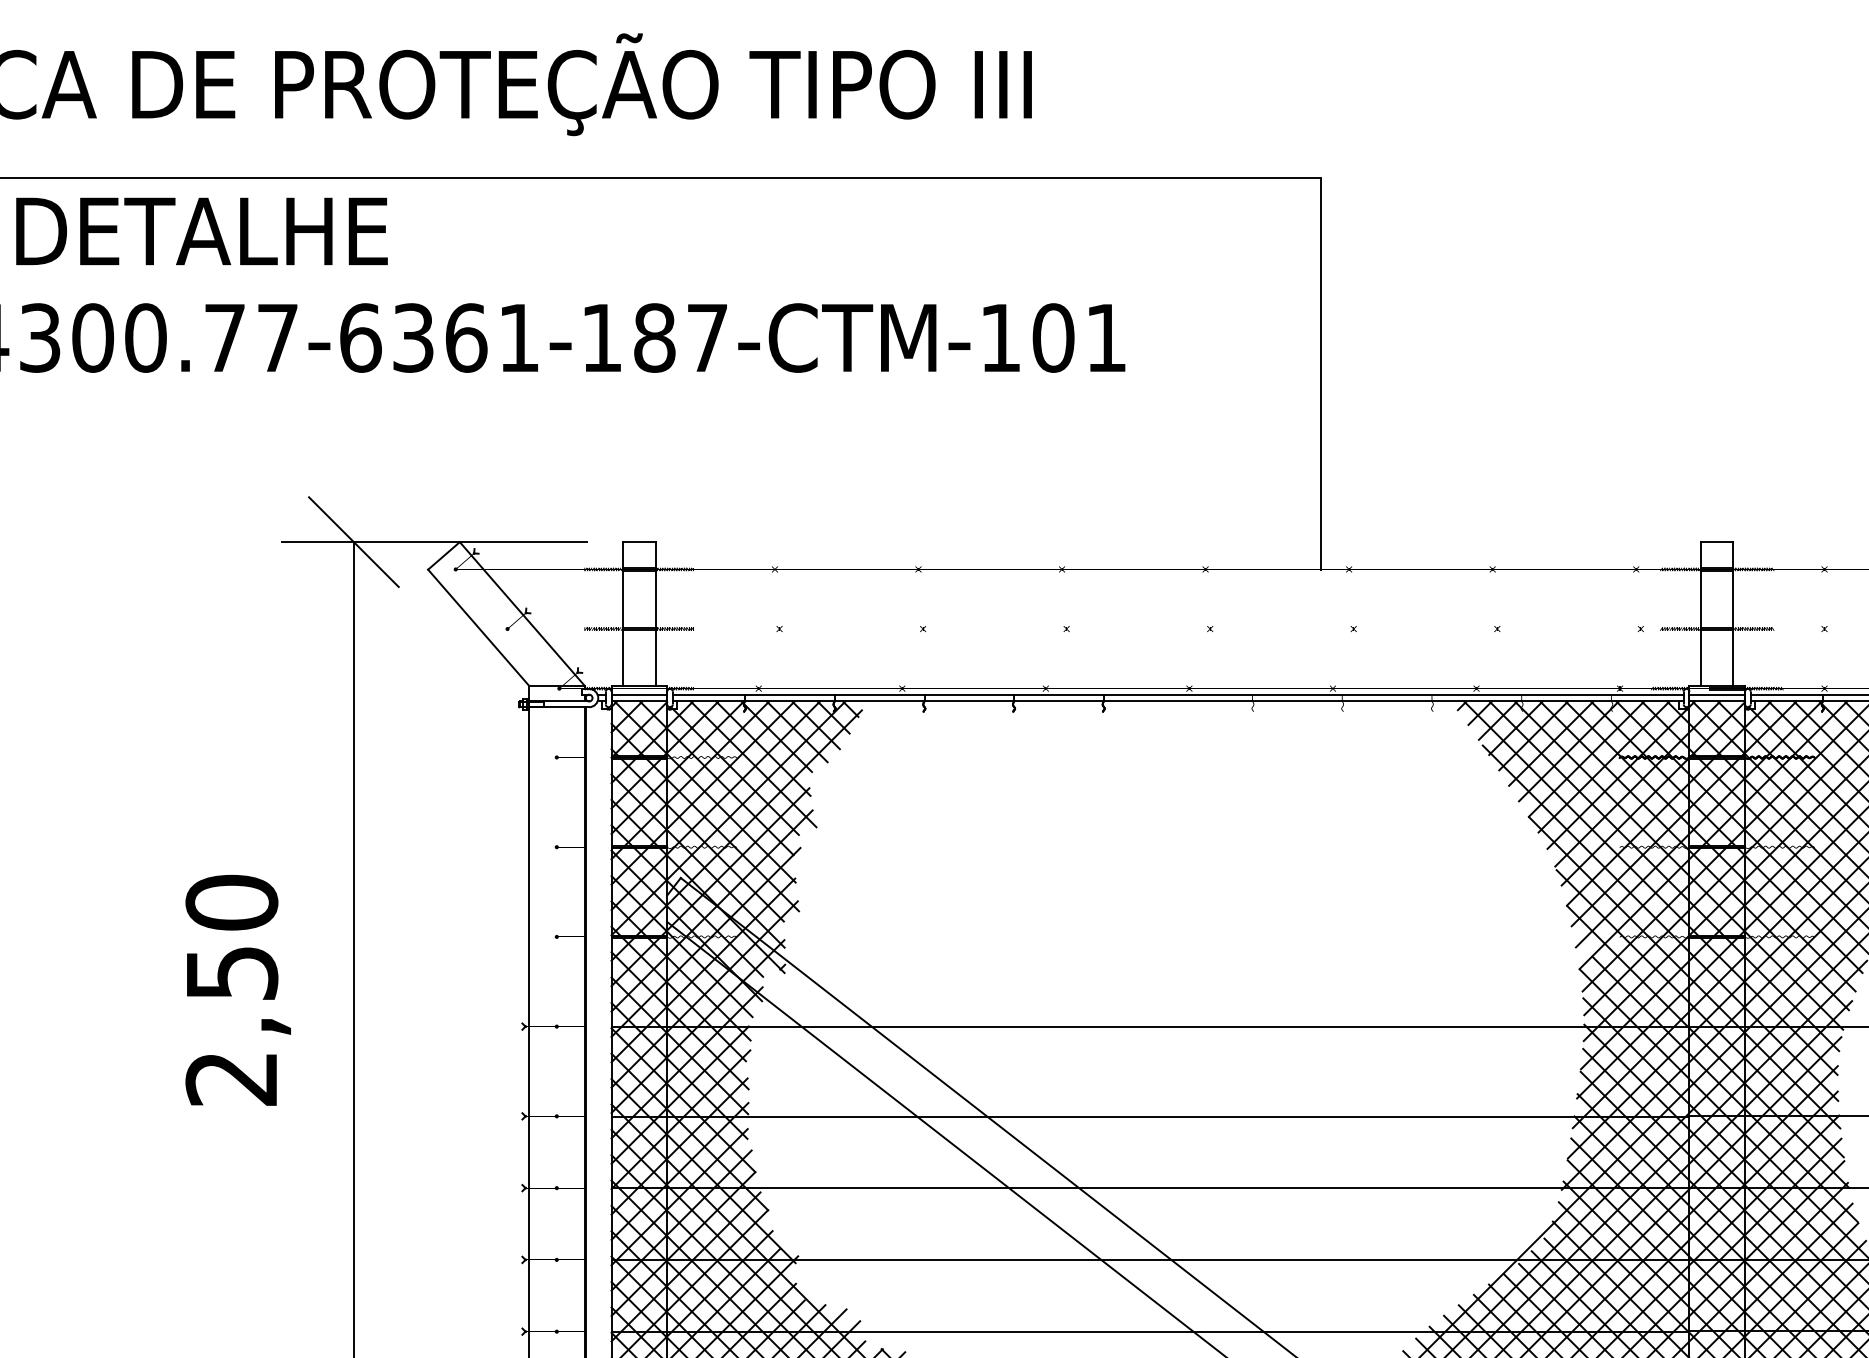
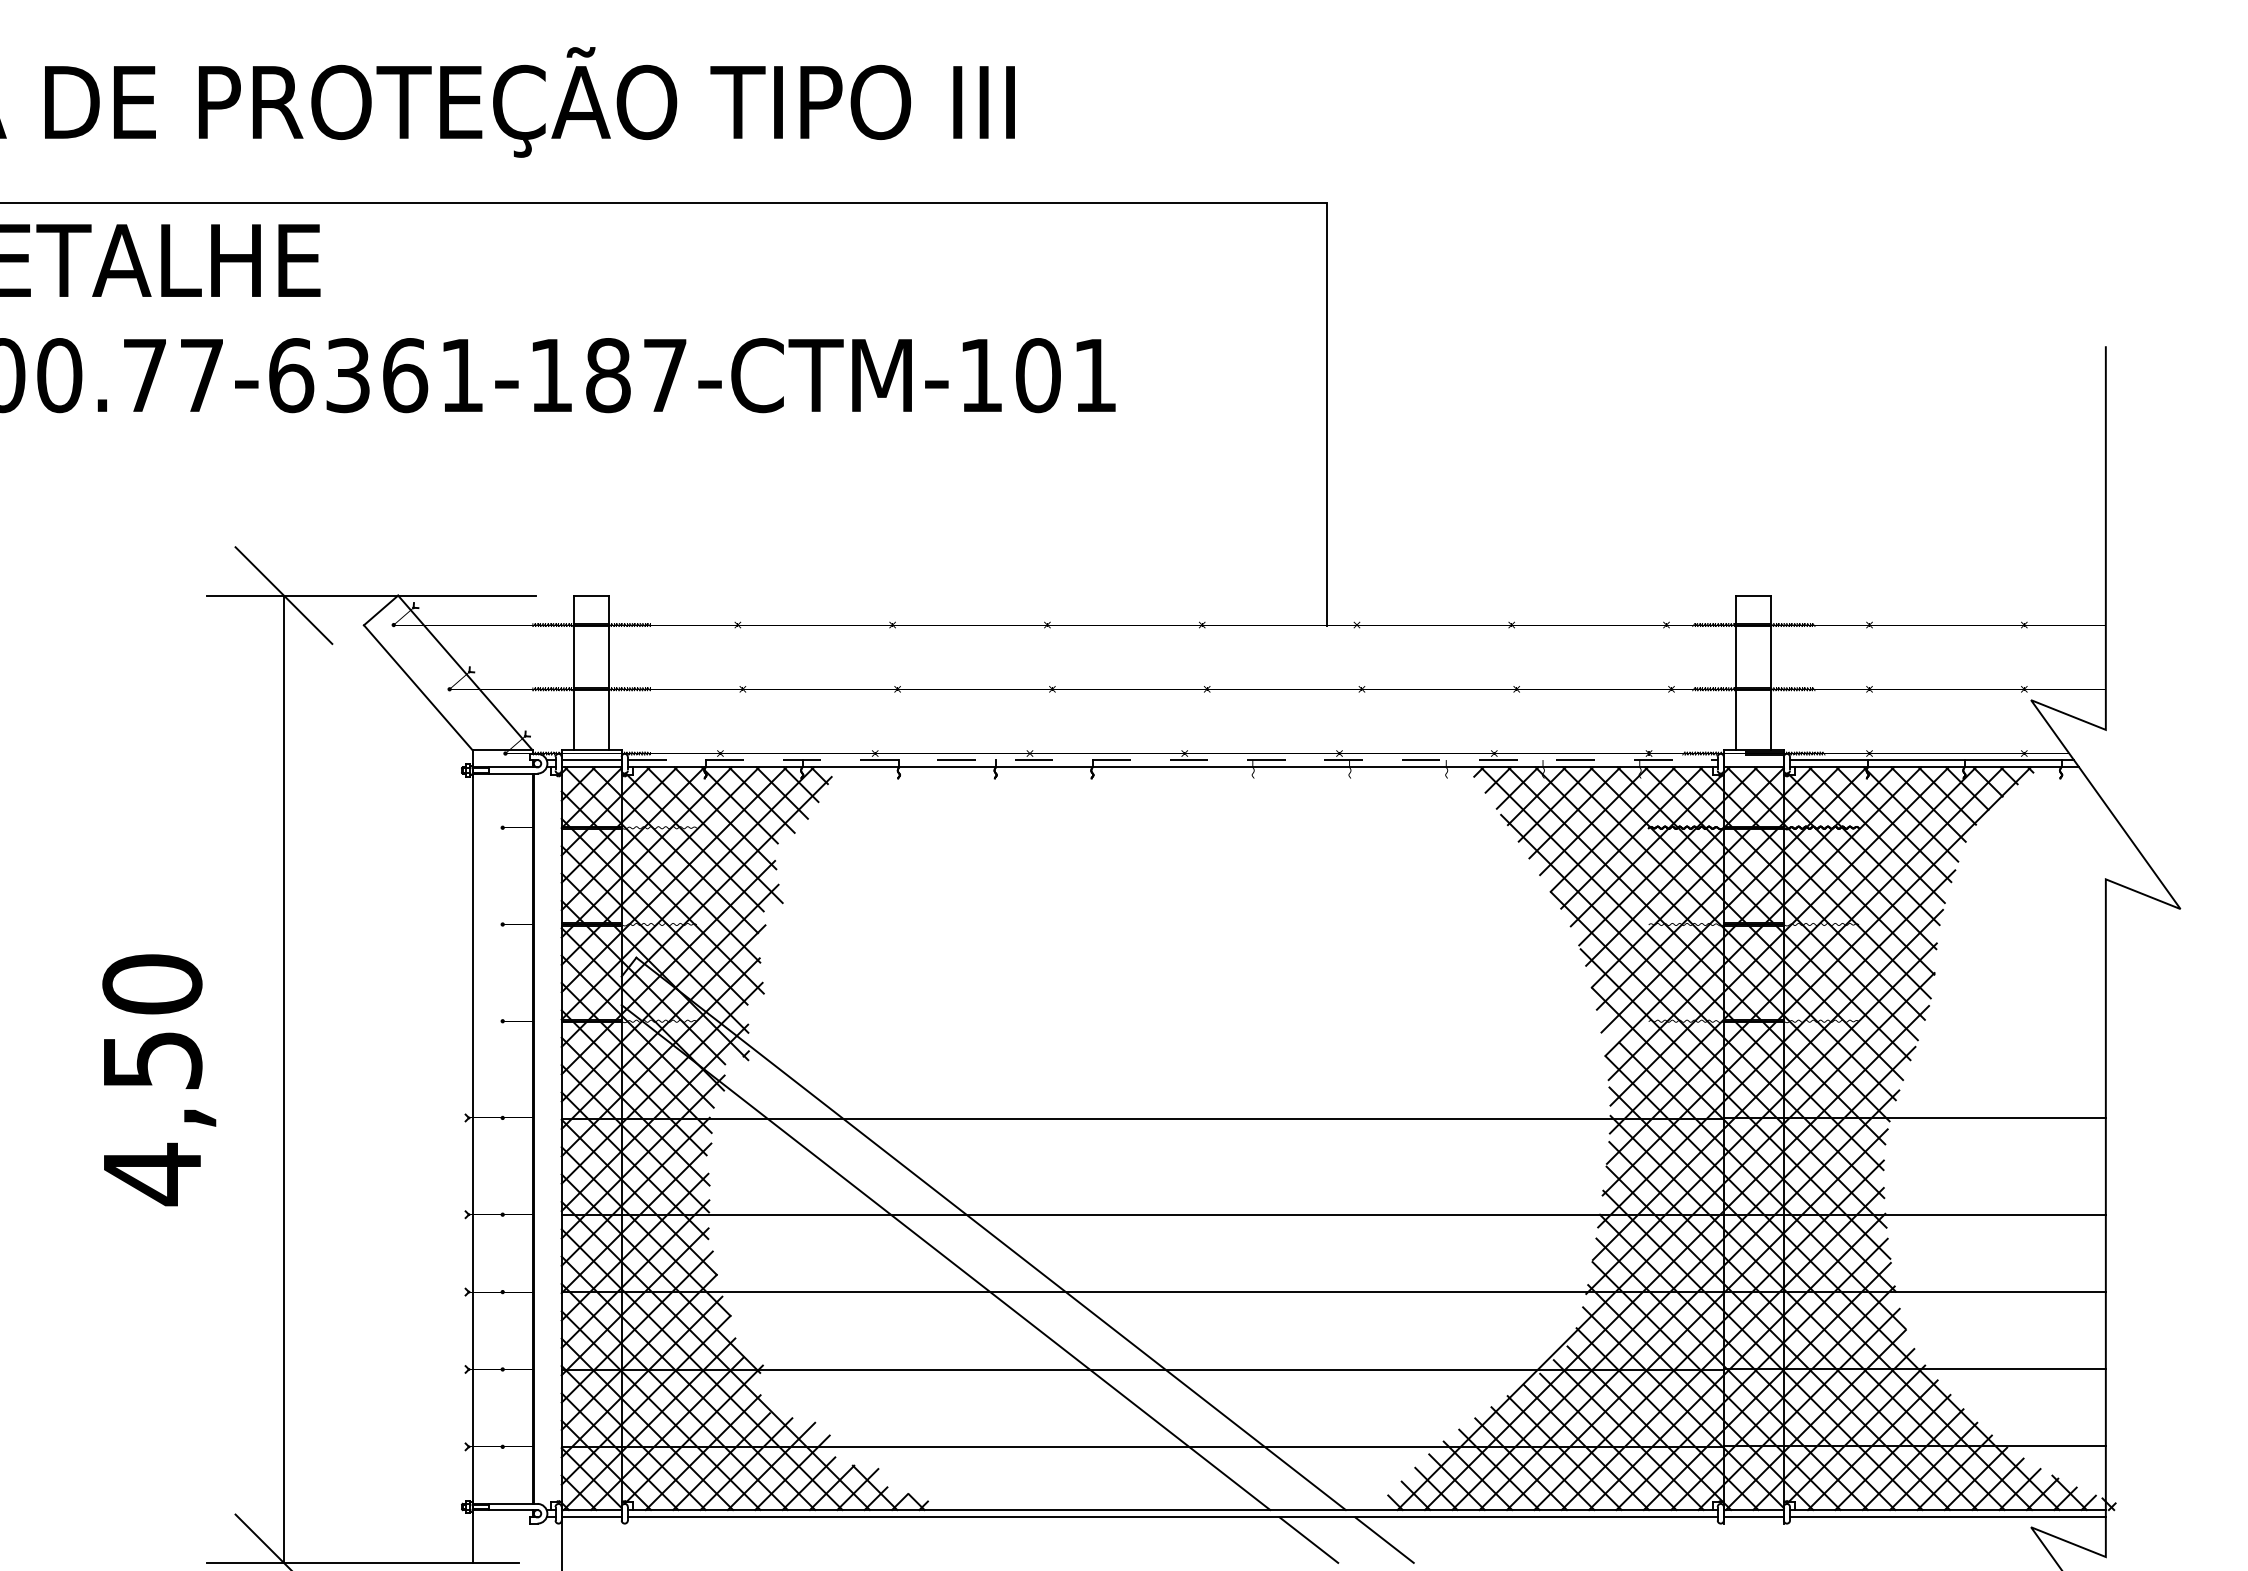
line: (1178, 695) -> (1172, 760), solid -> dashed
line: (1716, 695) -> (1753, 760), removed
text: (231, 1079) -> (151, 1174), 2,50 -> 4,50

